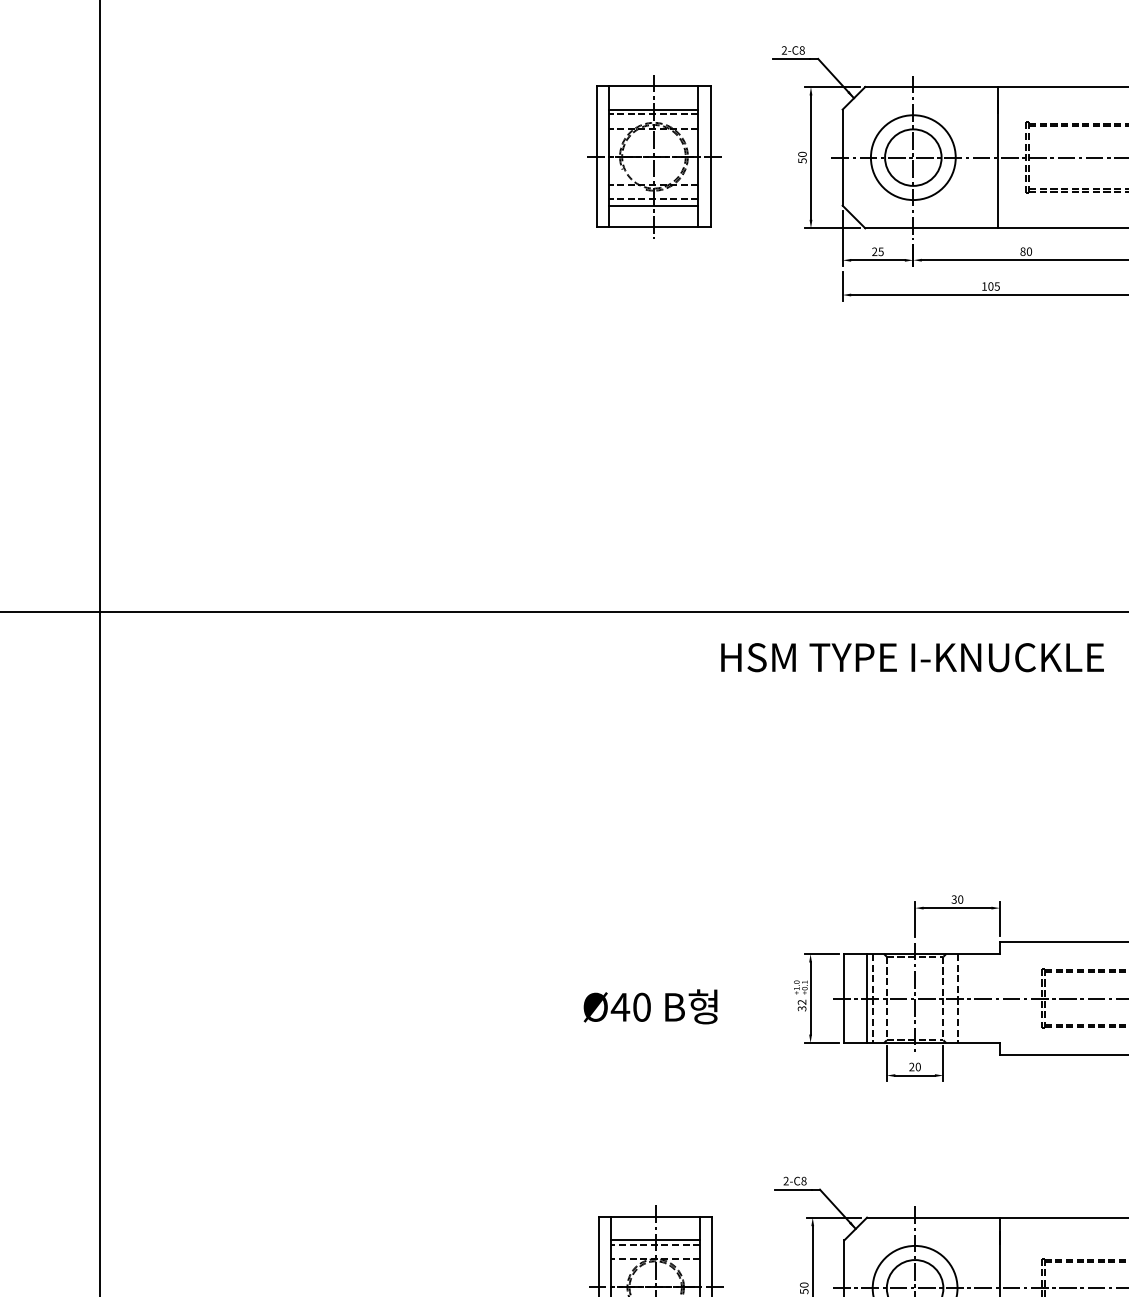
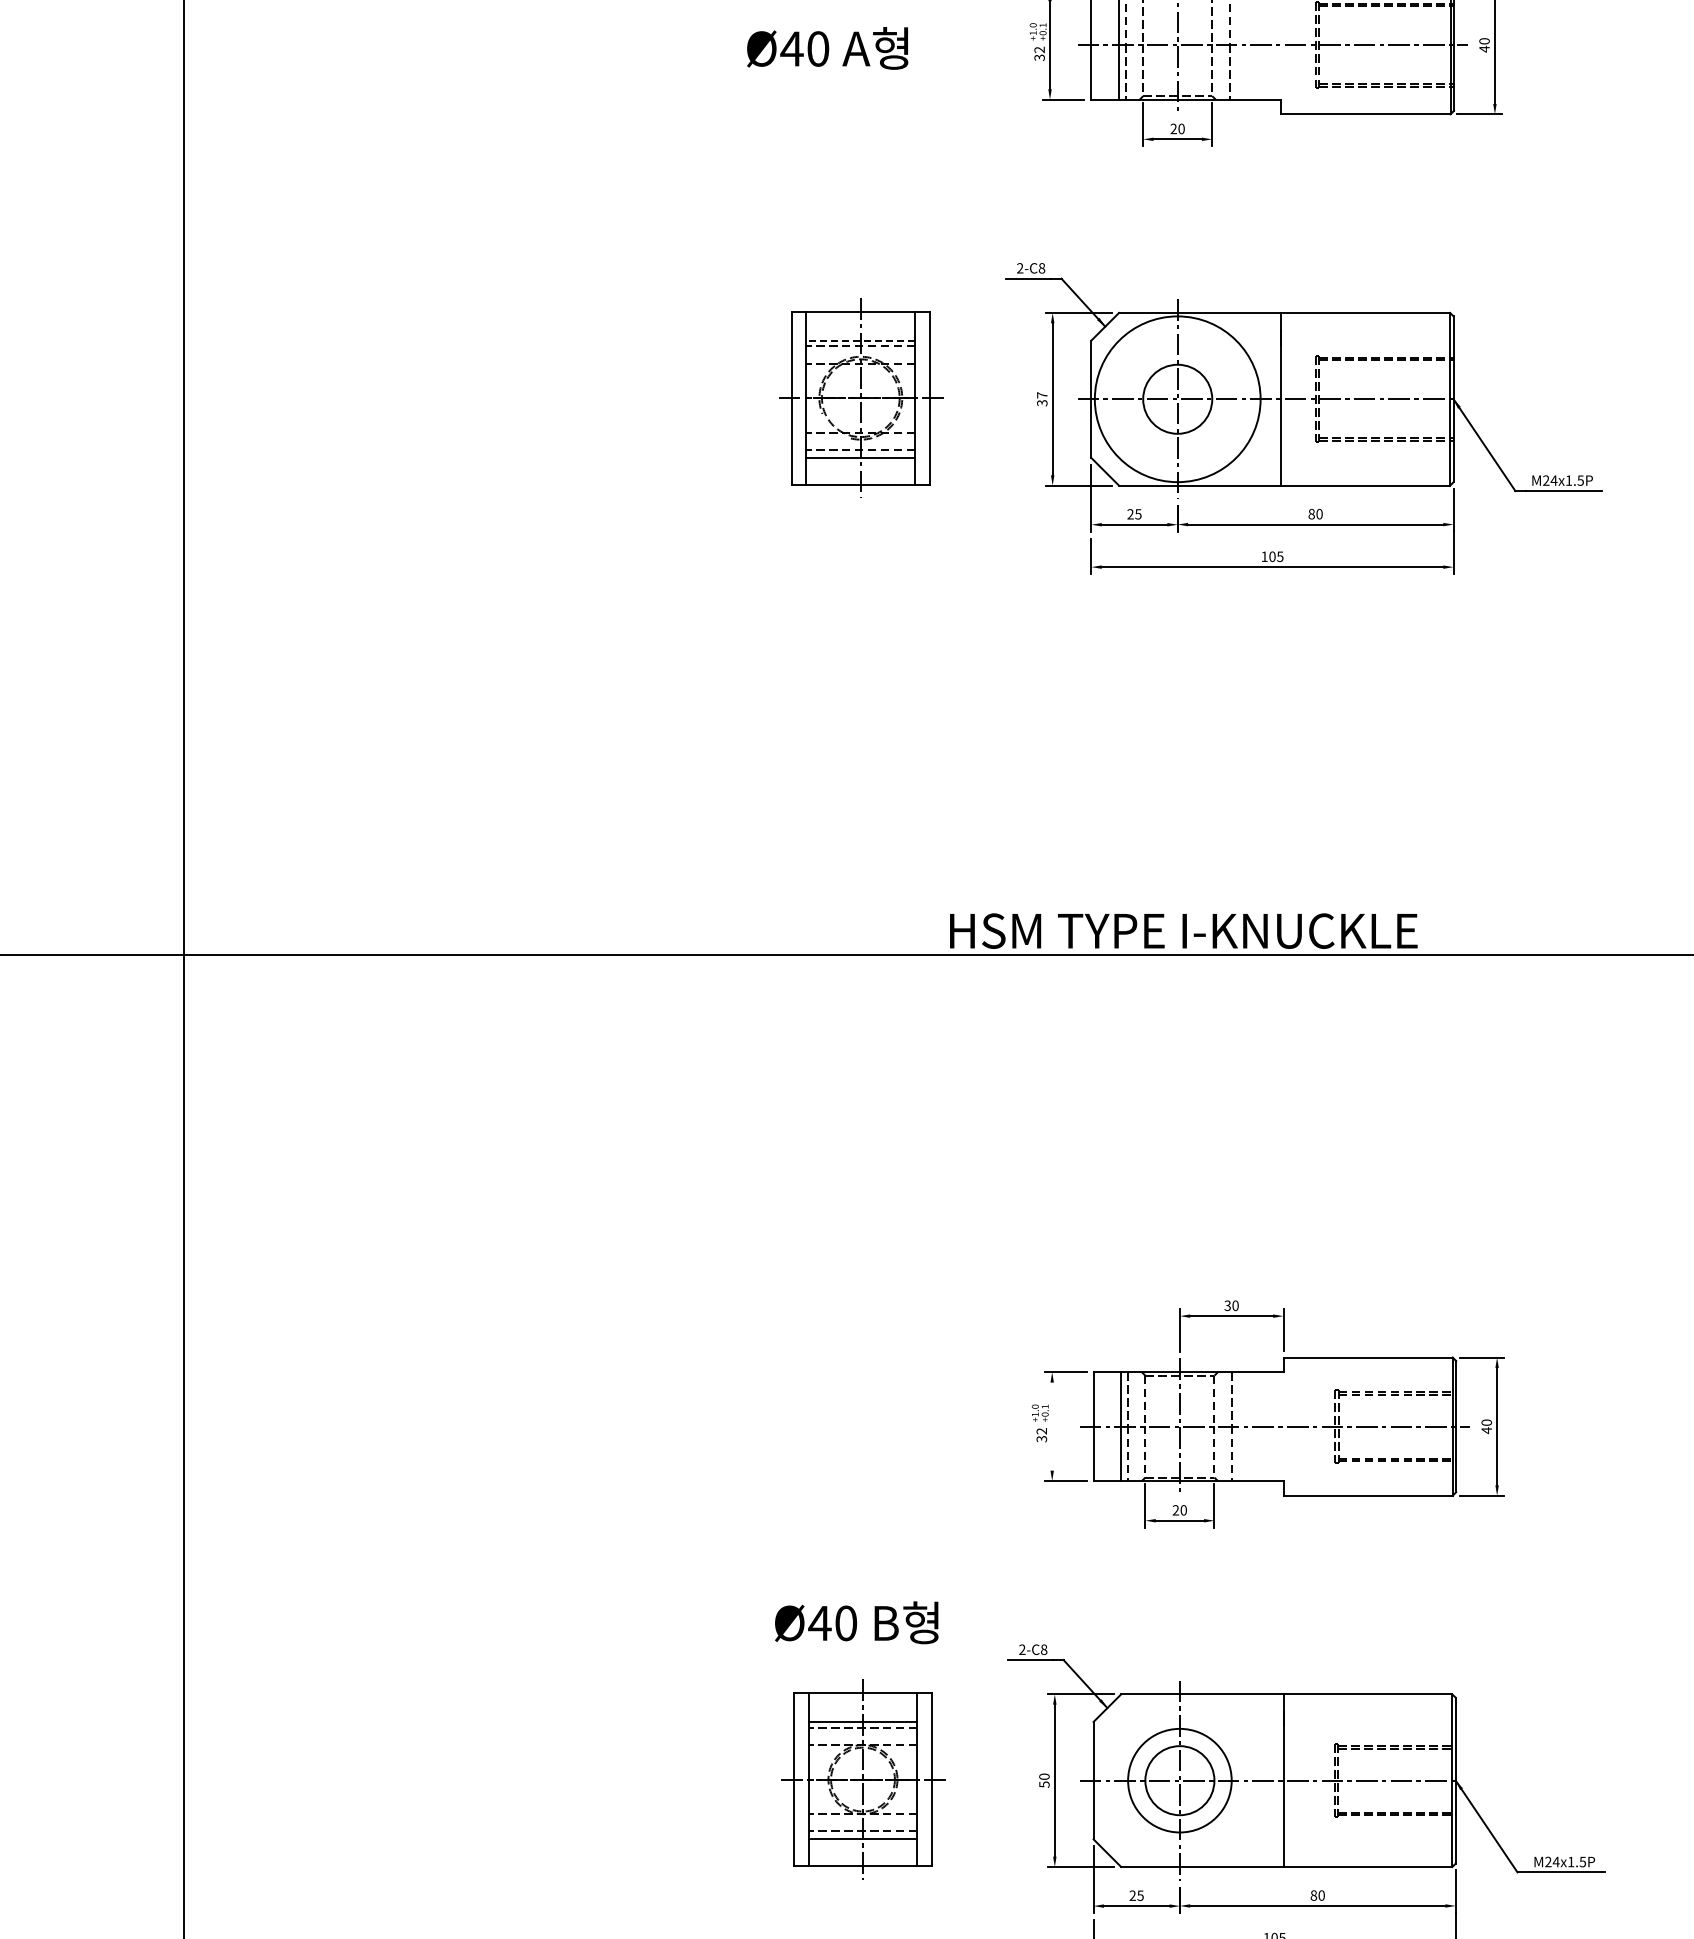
line: (653, 109) -> (860, 340), solid -> dashed
text: (802, 157) -> (1042, 399), 50 -> 37
circle: (913, 157) -> (1177, 399), size x1.6
text: (912, 657) -> (1183, 930), moved
line: (810, 998) -> (1052, 1426), removed
text: (650, 1006) -> (856, 1622), moved

